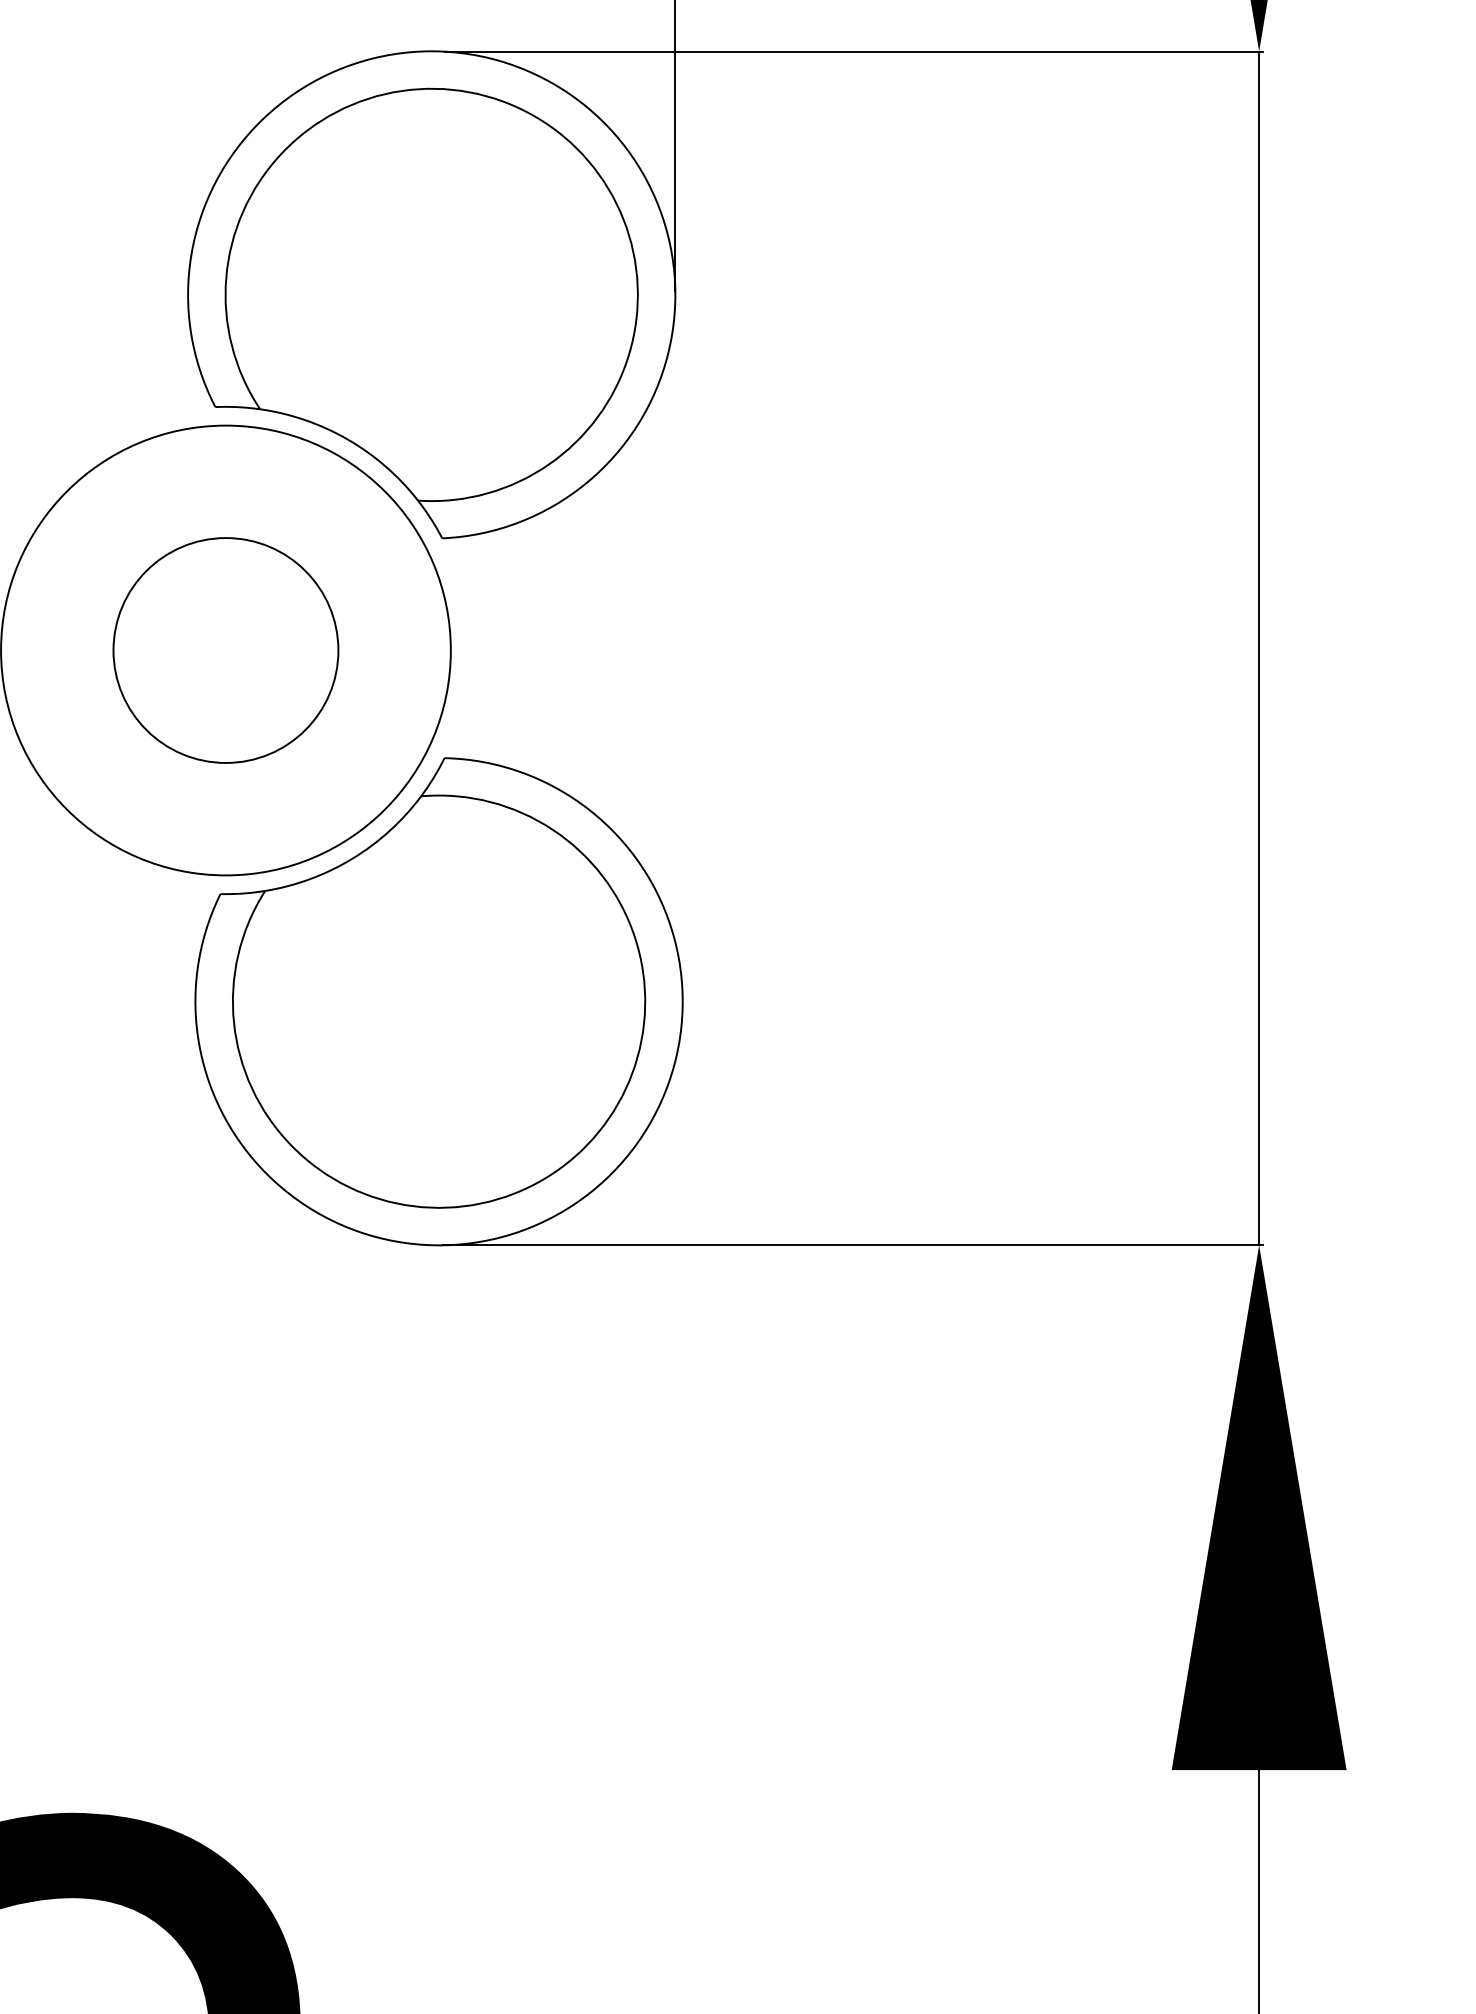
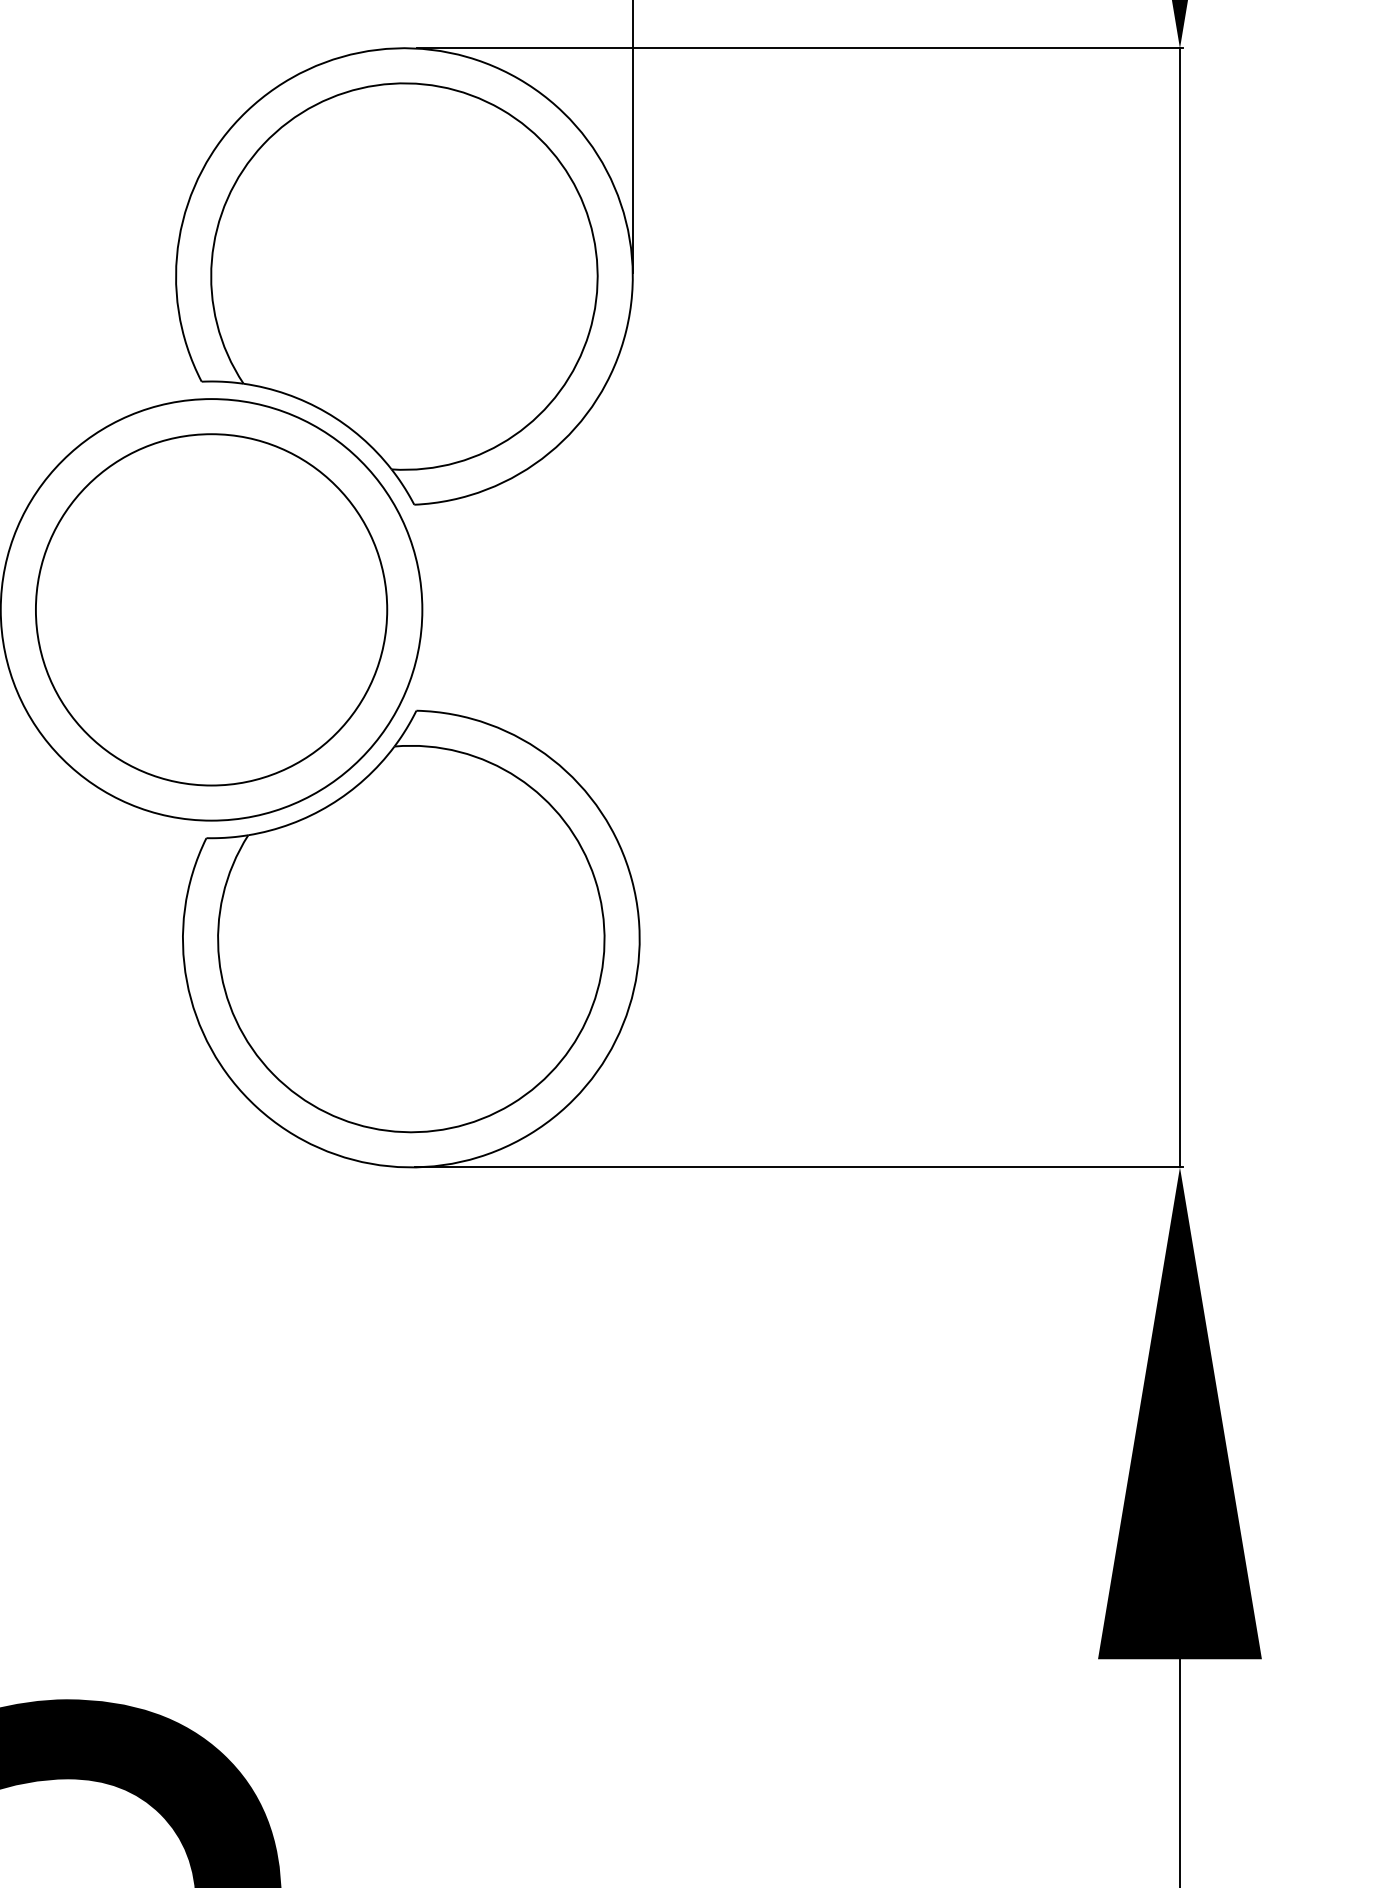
circle: (225, 650) -> (211, 609), size x1.67

